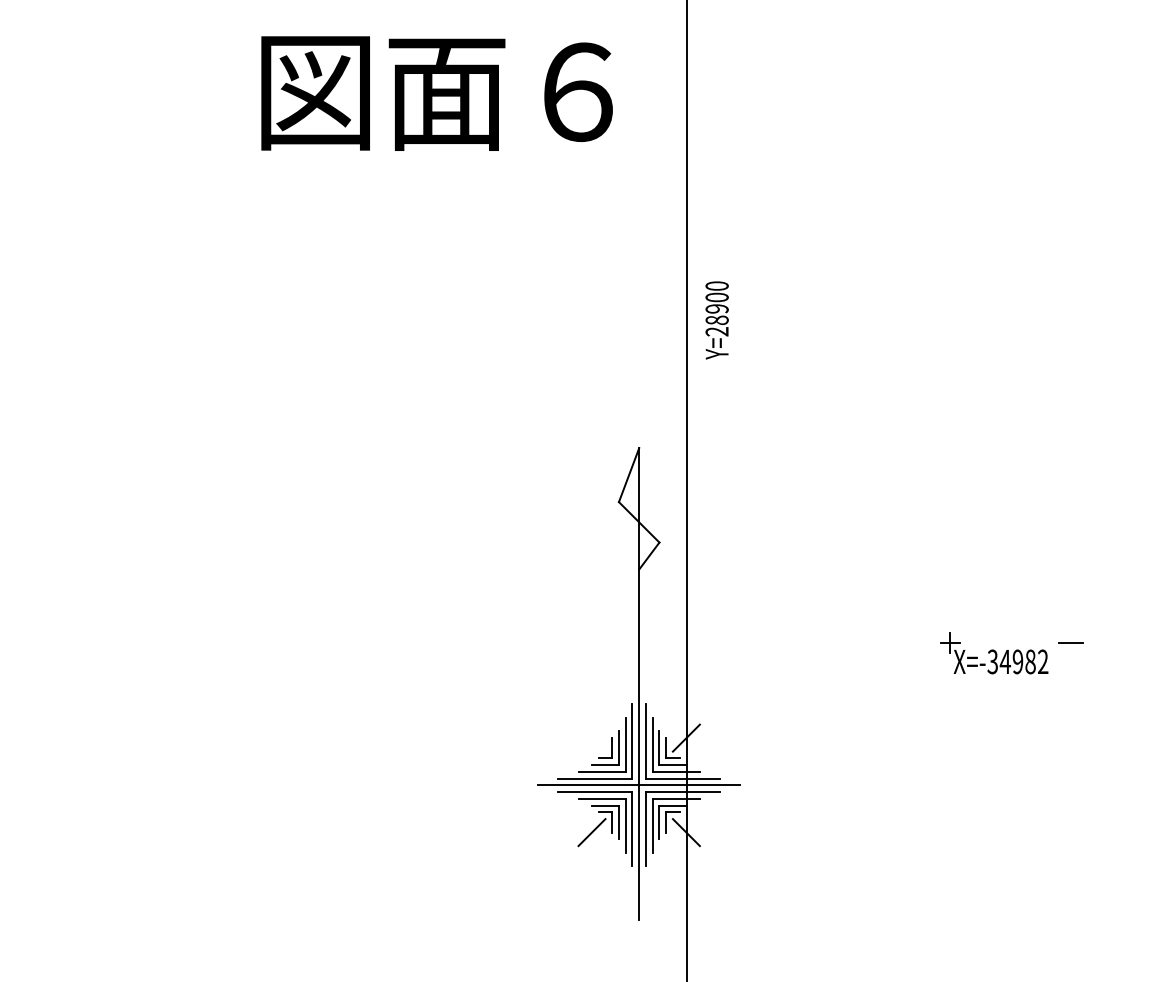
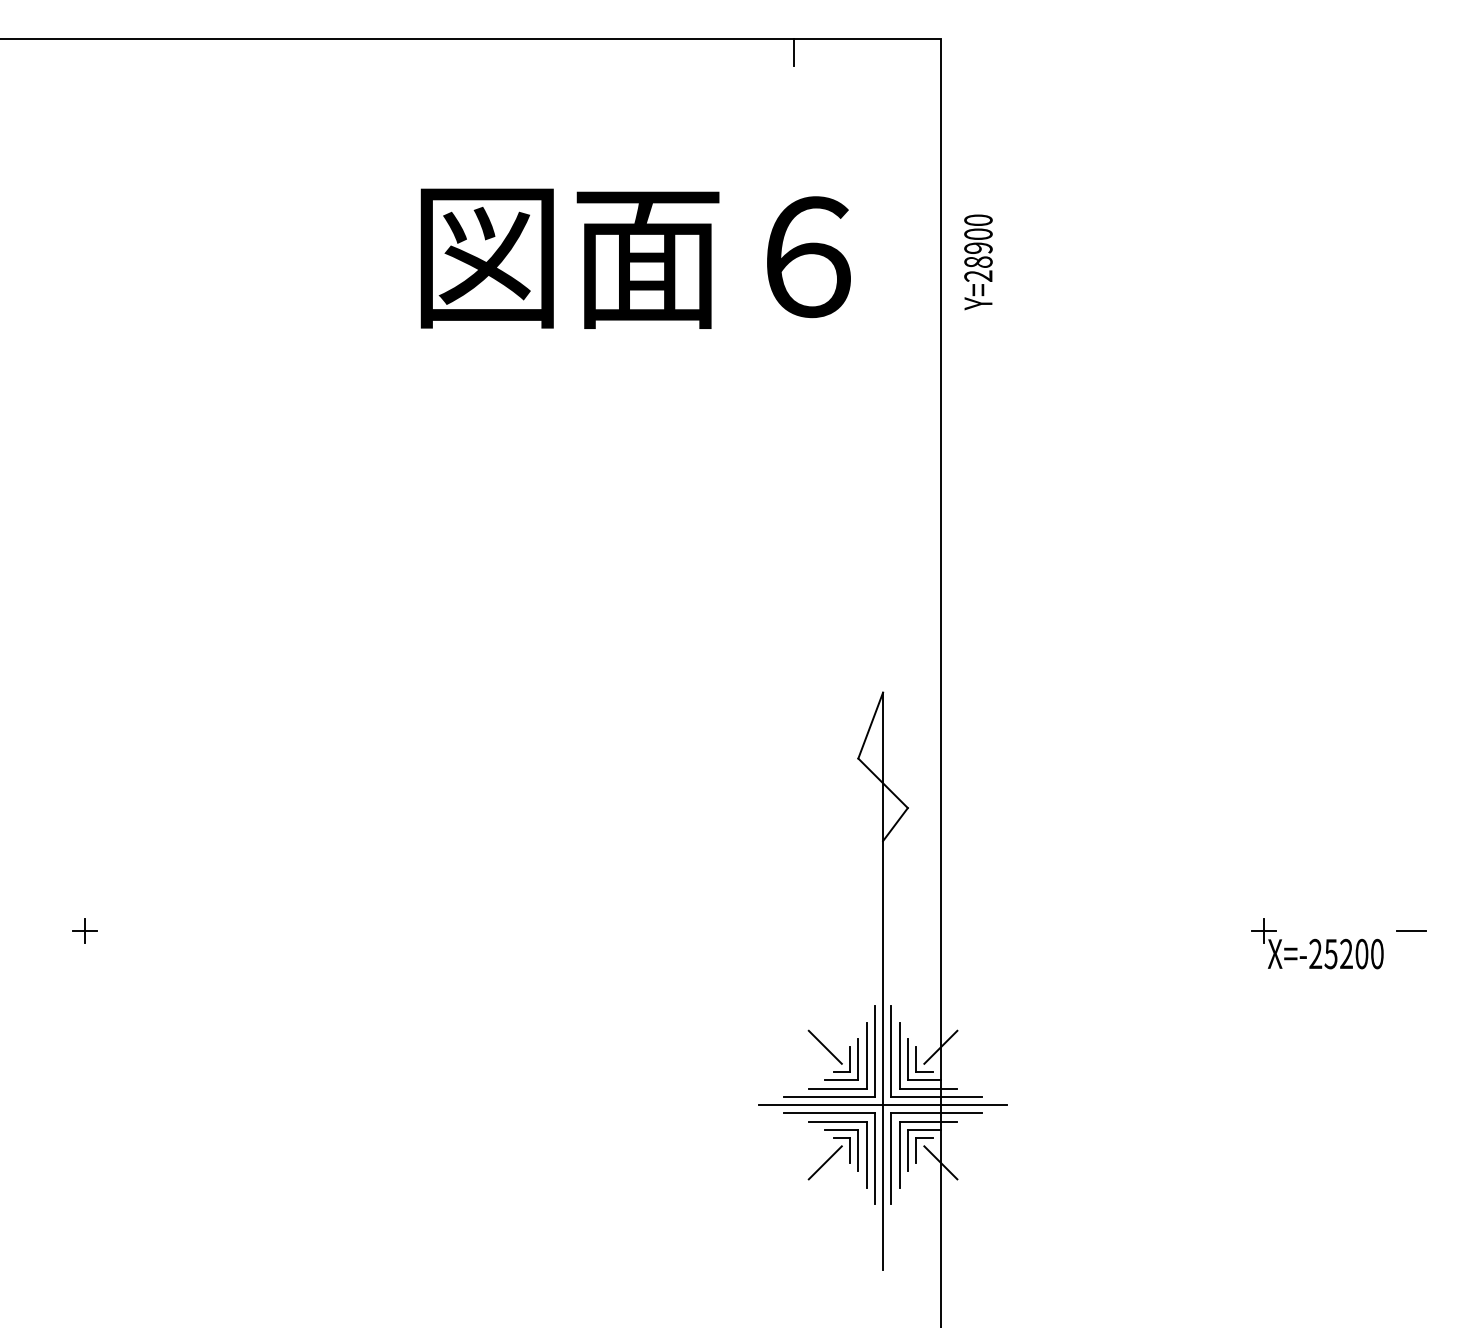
text: (717, 320) -> (978, 262), moved
text: (1017, 662) -> (1346, 954), X=-34982 -> X=-25200
line: (591, 737) -> (824, 1046), added

